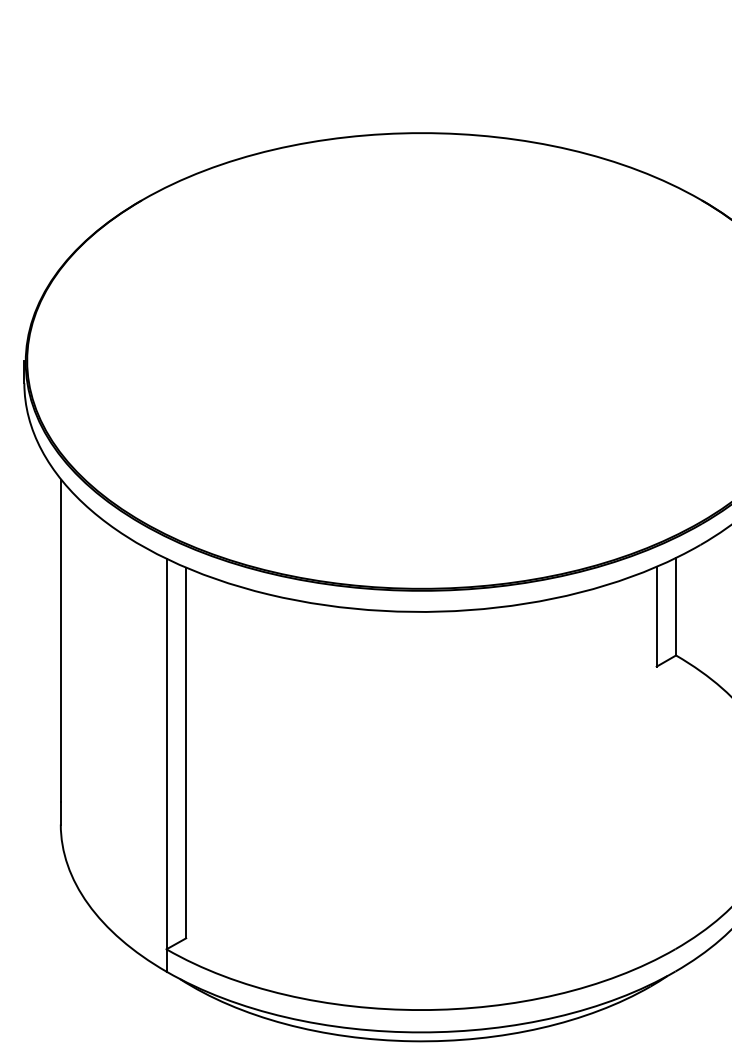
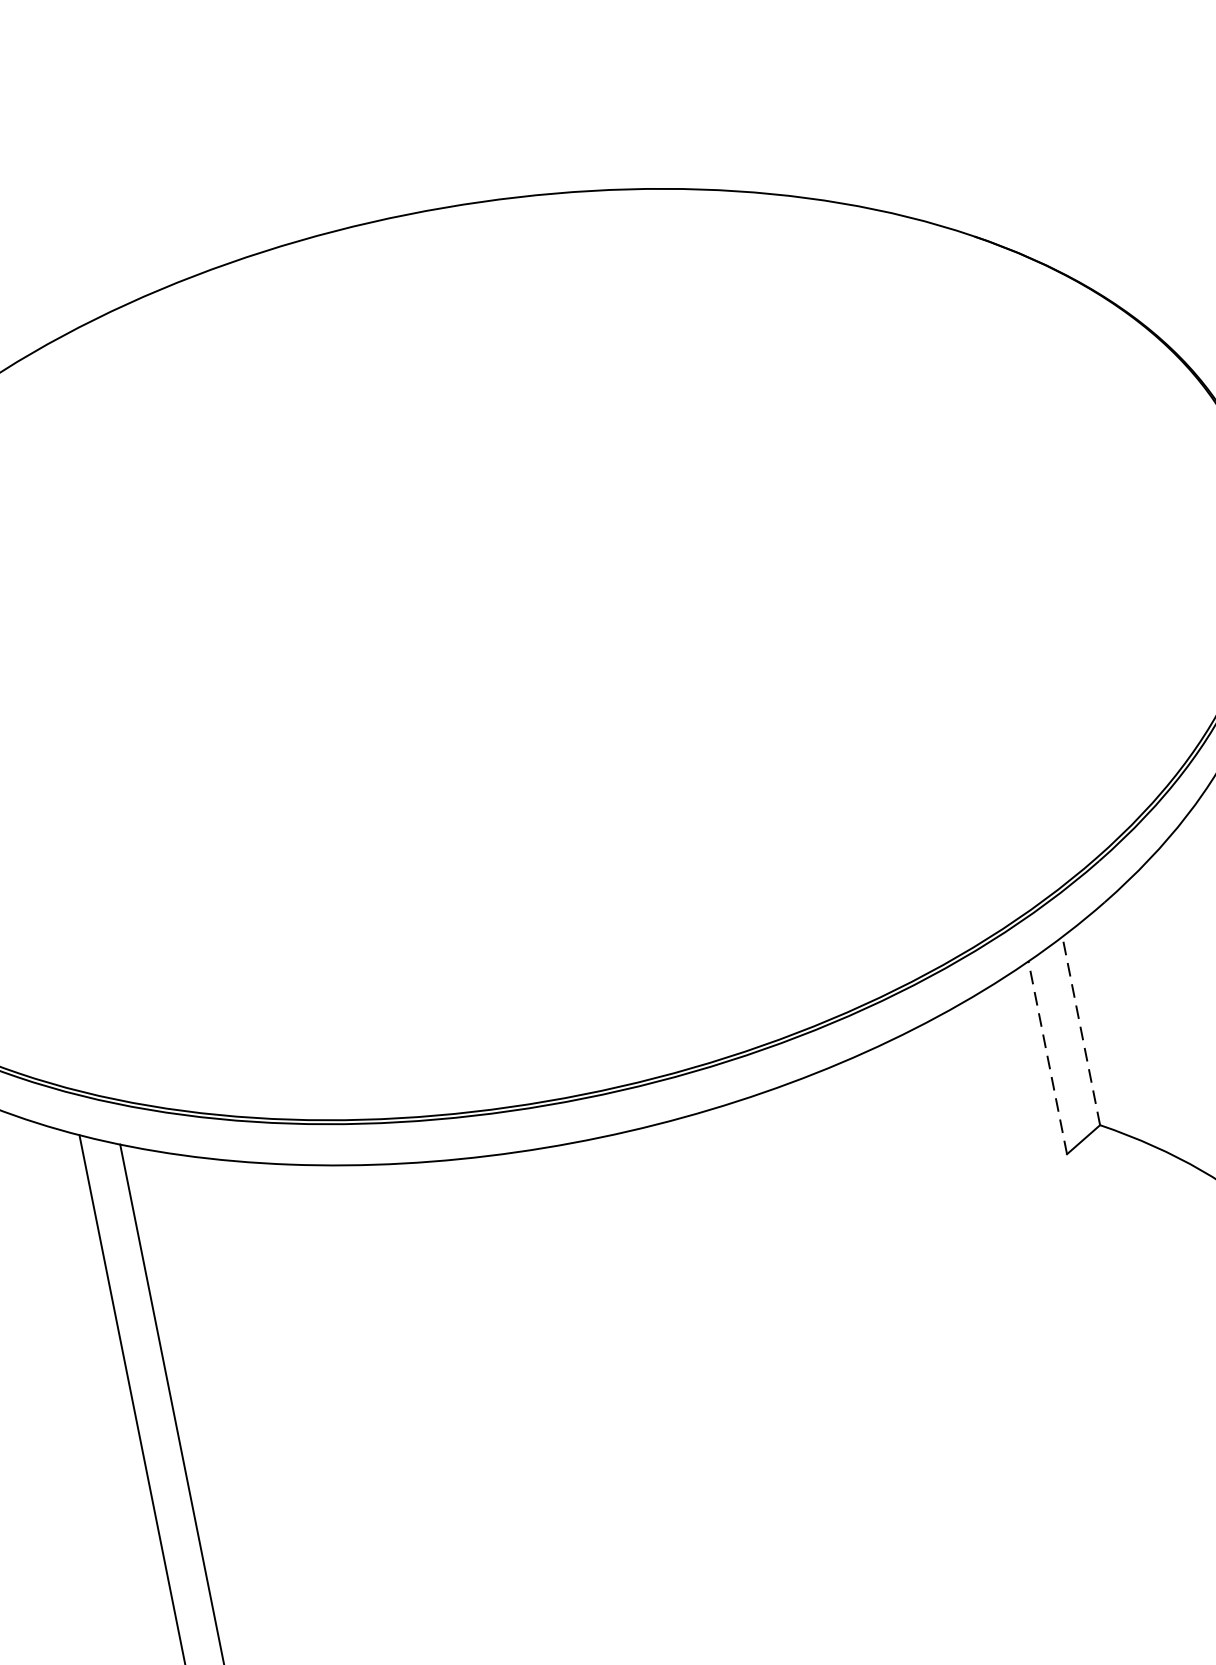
line: (676, 606) -> (1082, 1030), solid -> dashed
line: (656, 616) -> (1047, 1057), solid -> dashed

